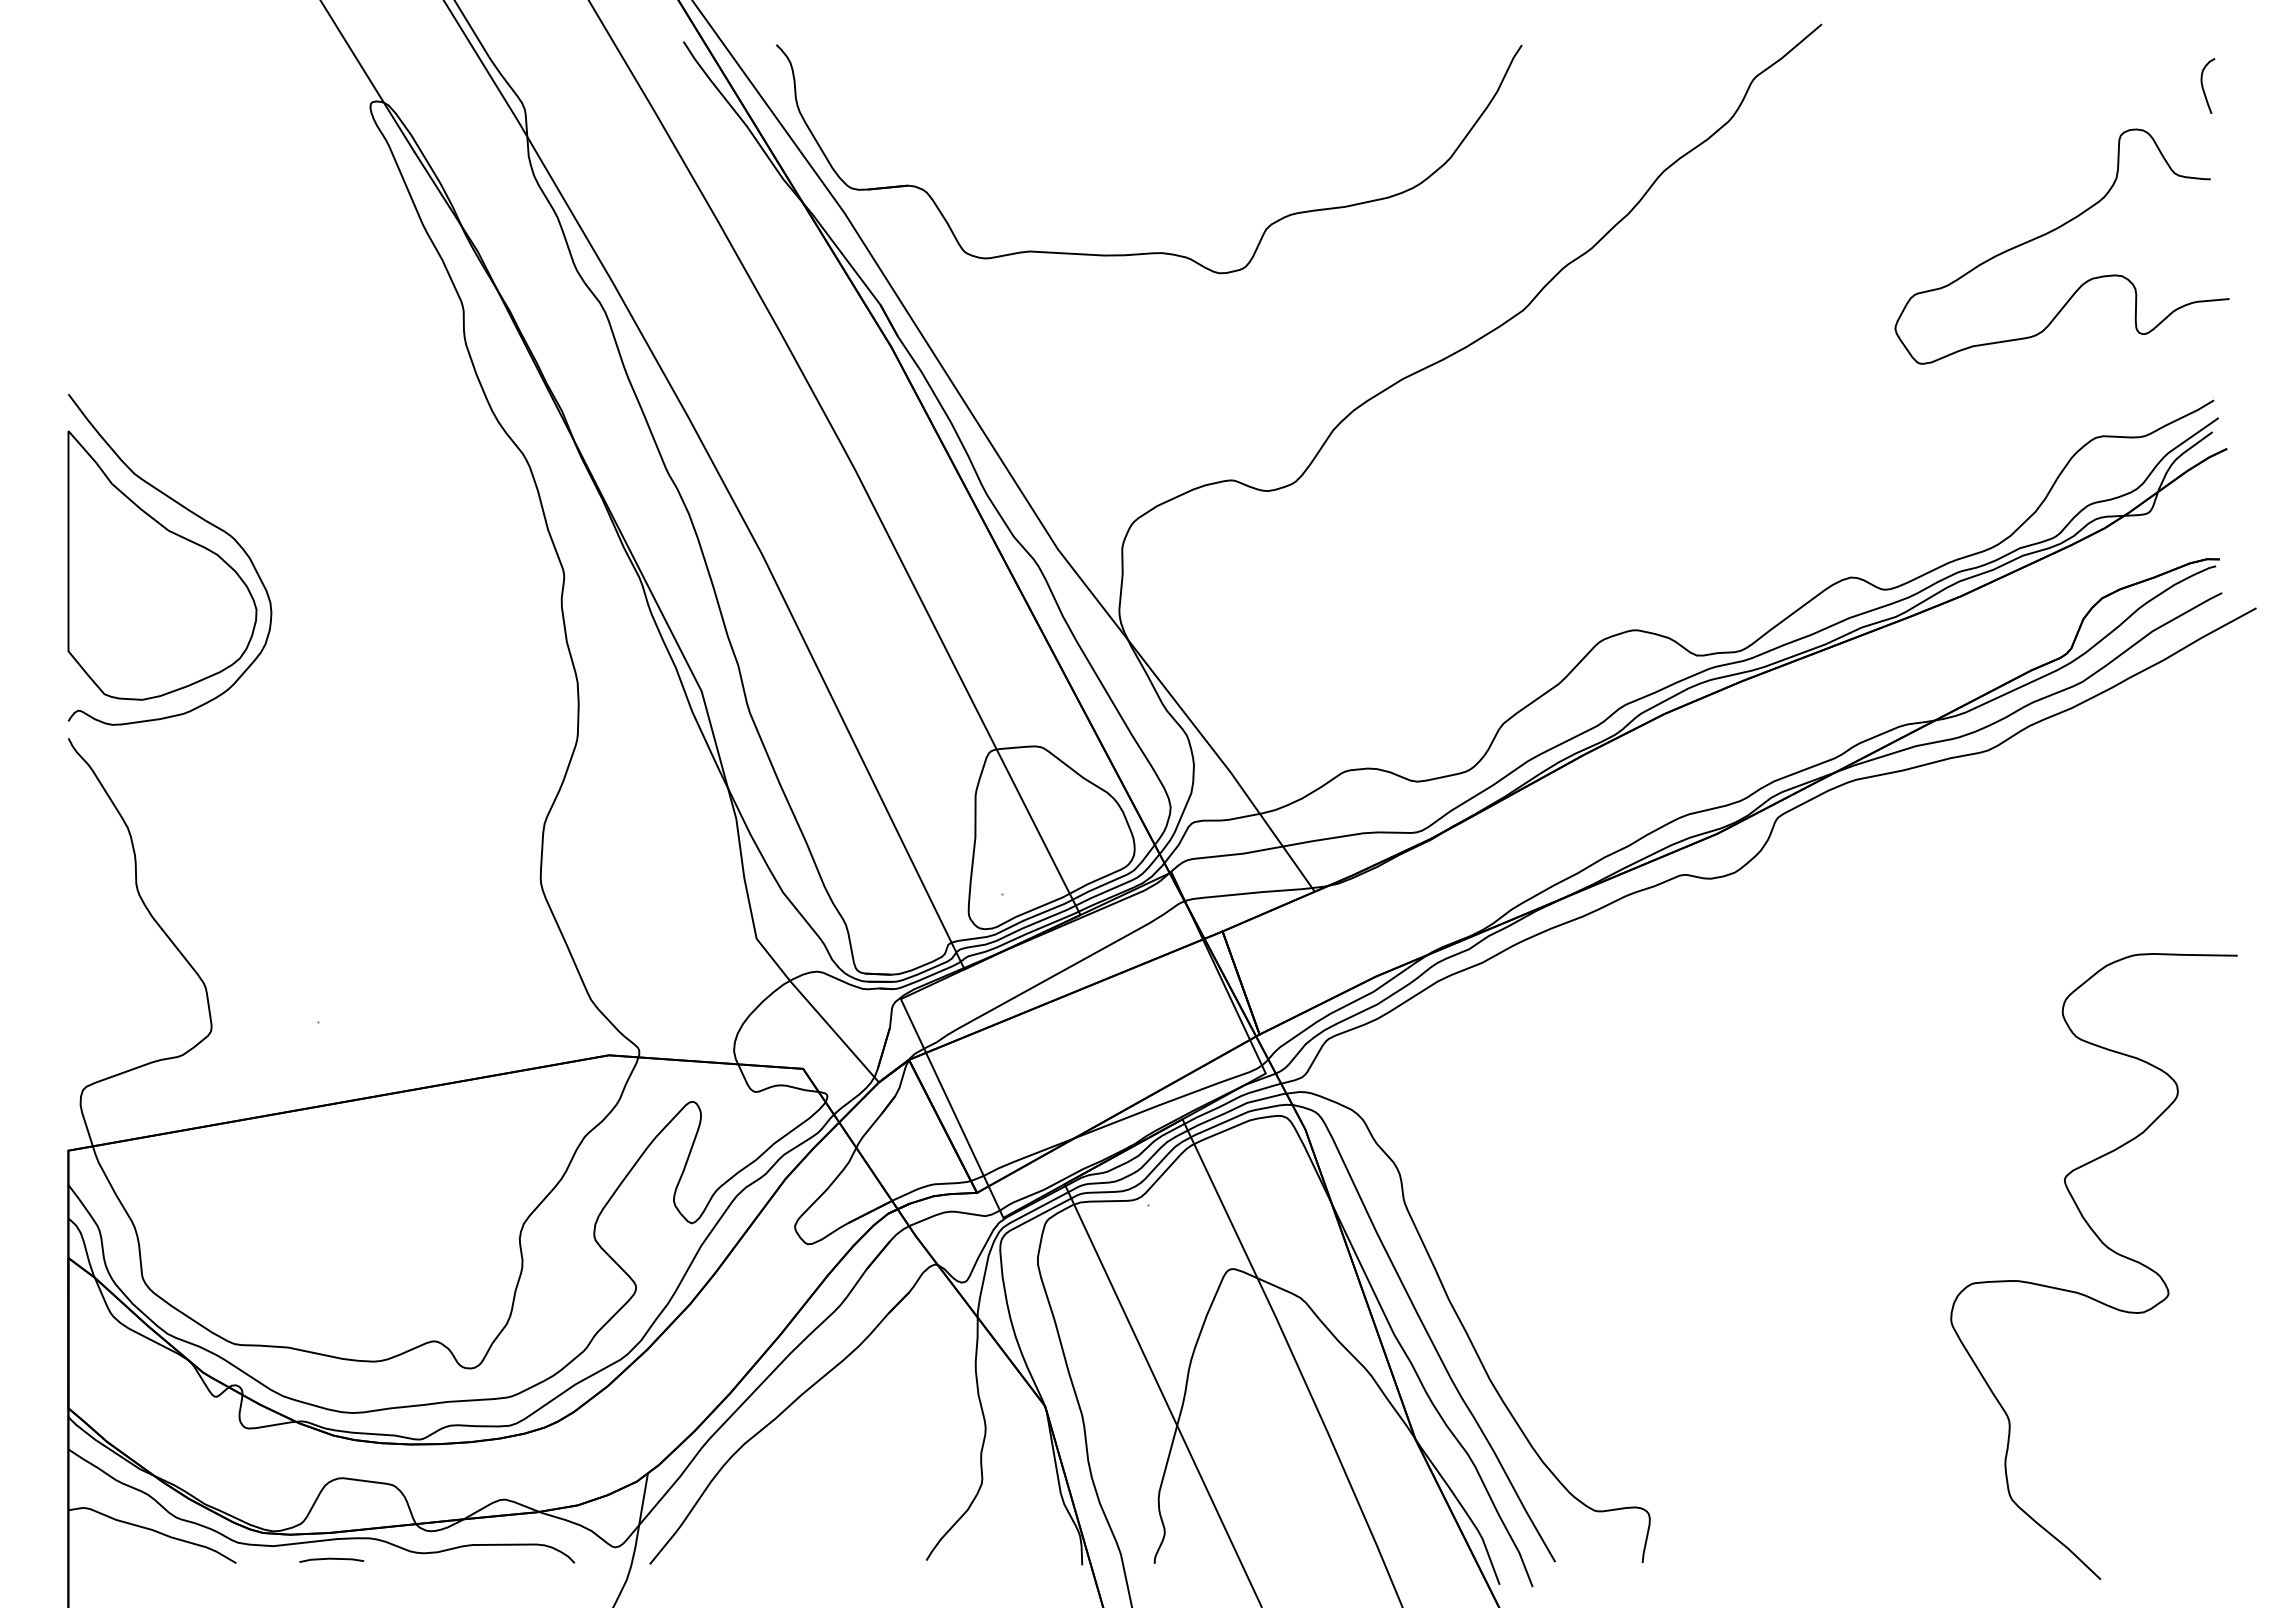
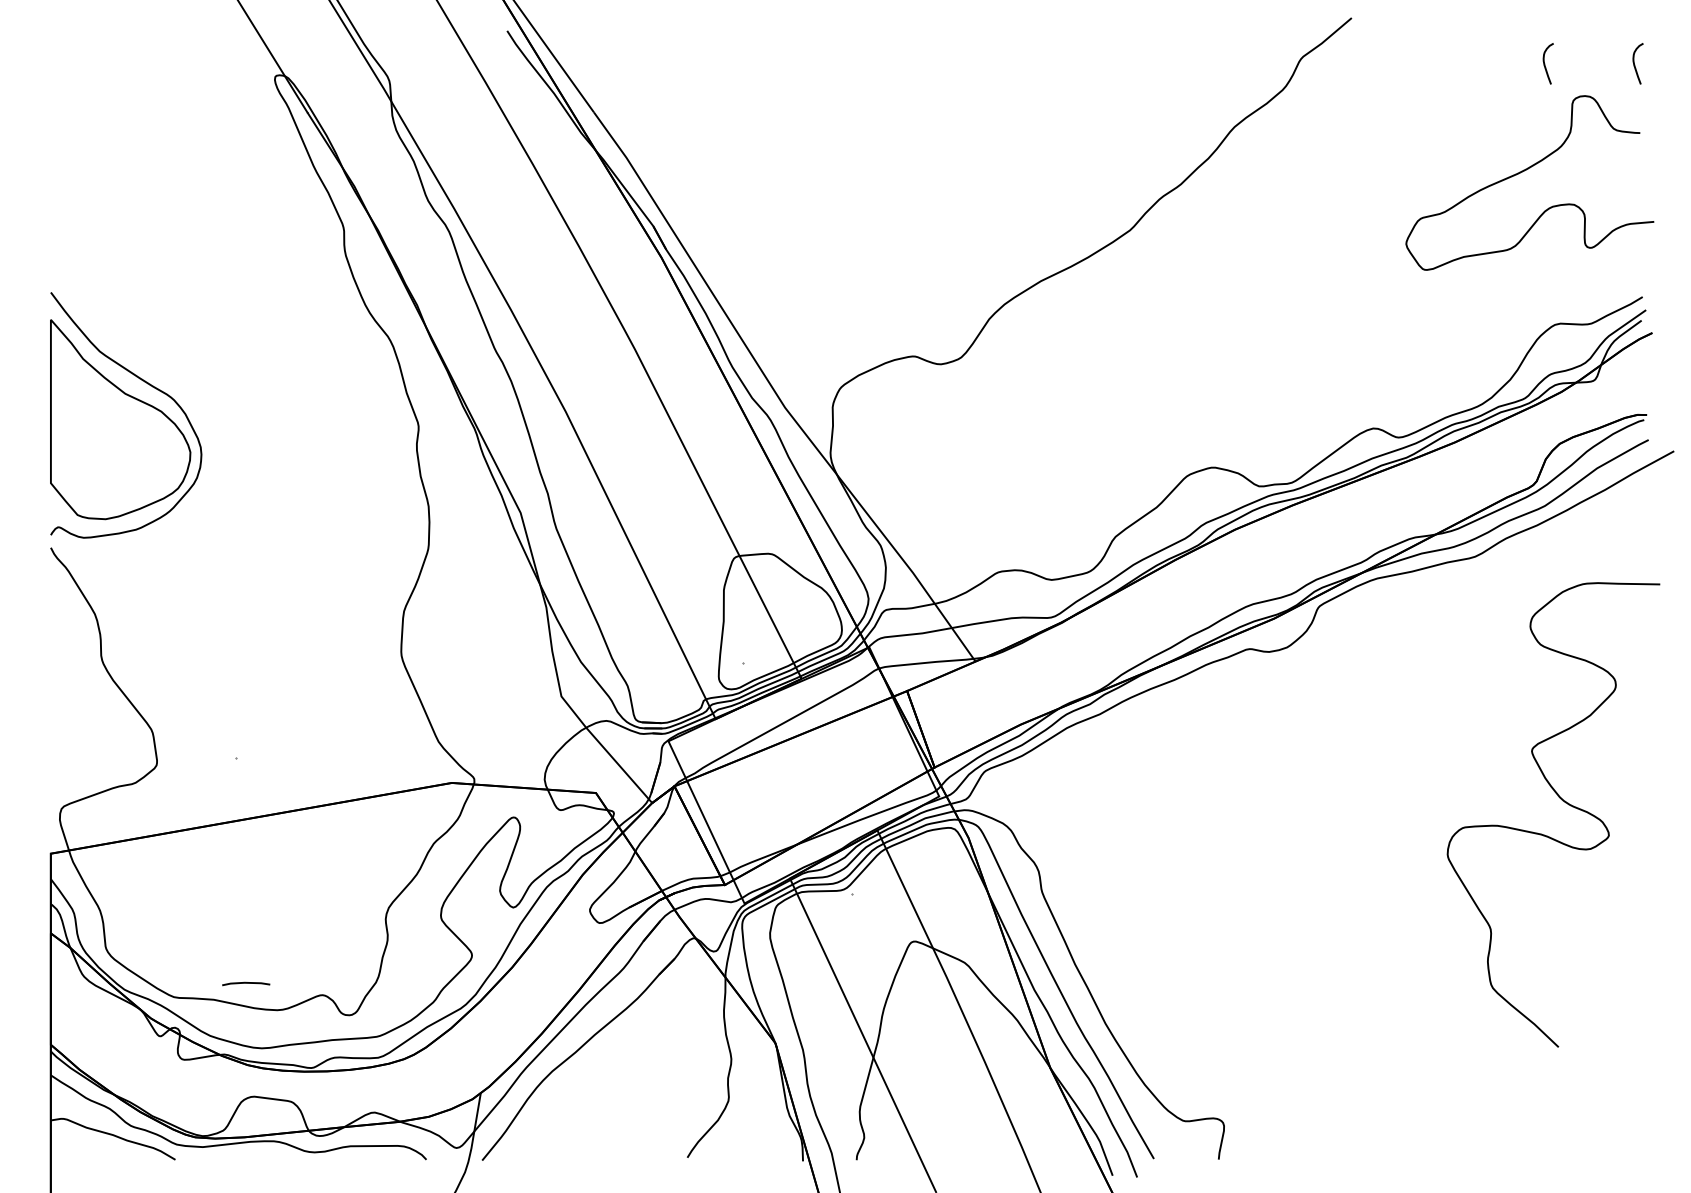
curve: (2082, 85) -> (1545, 63), added
part: (1149, 252) -> (852, 187), removed
curve: (2108, 1249) -> (1564, 802), moved
line: (331, 1559) -> (246, 983), moved

